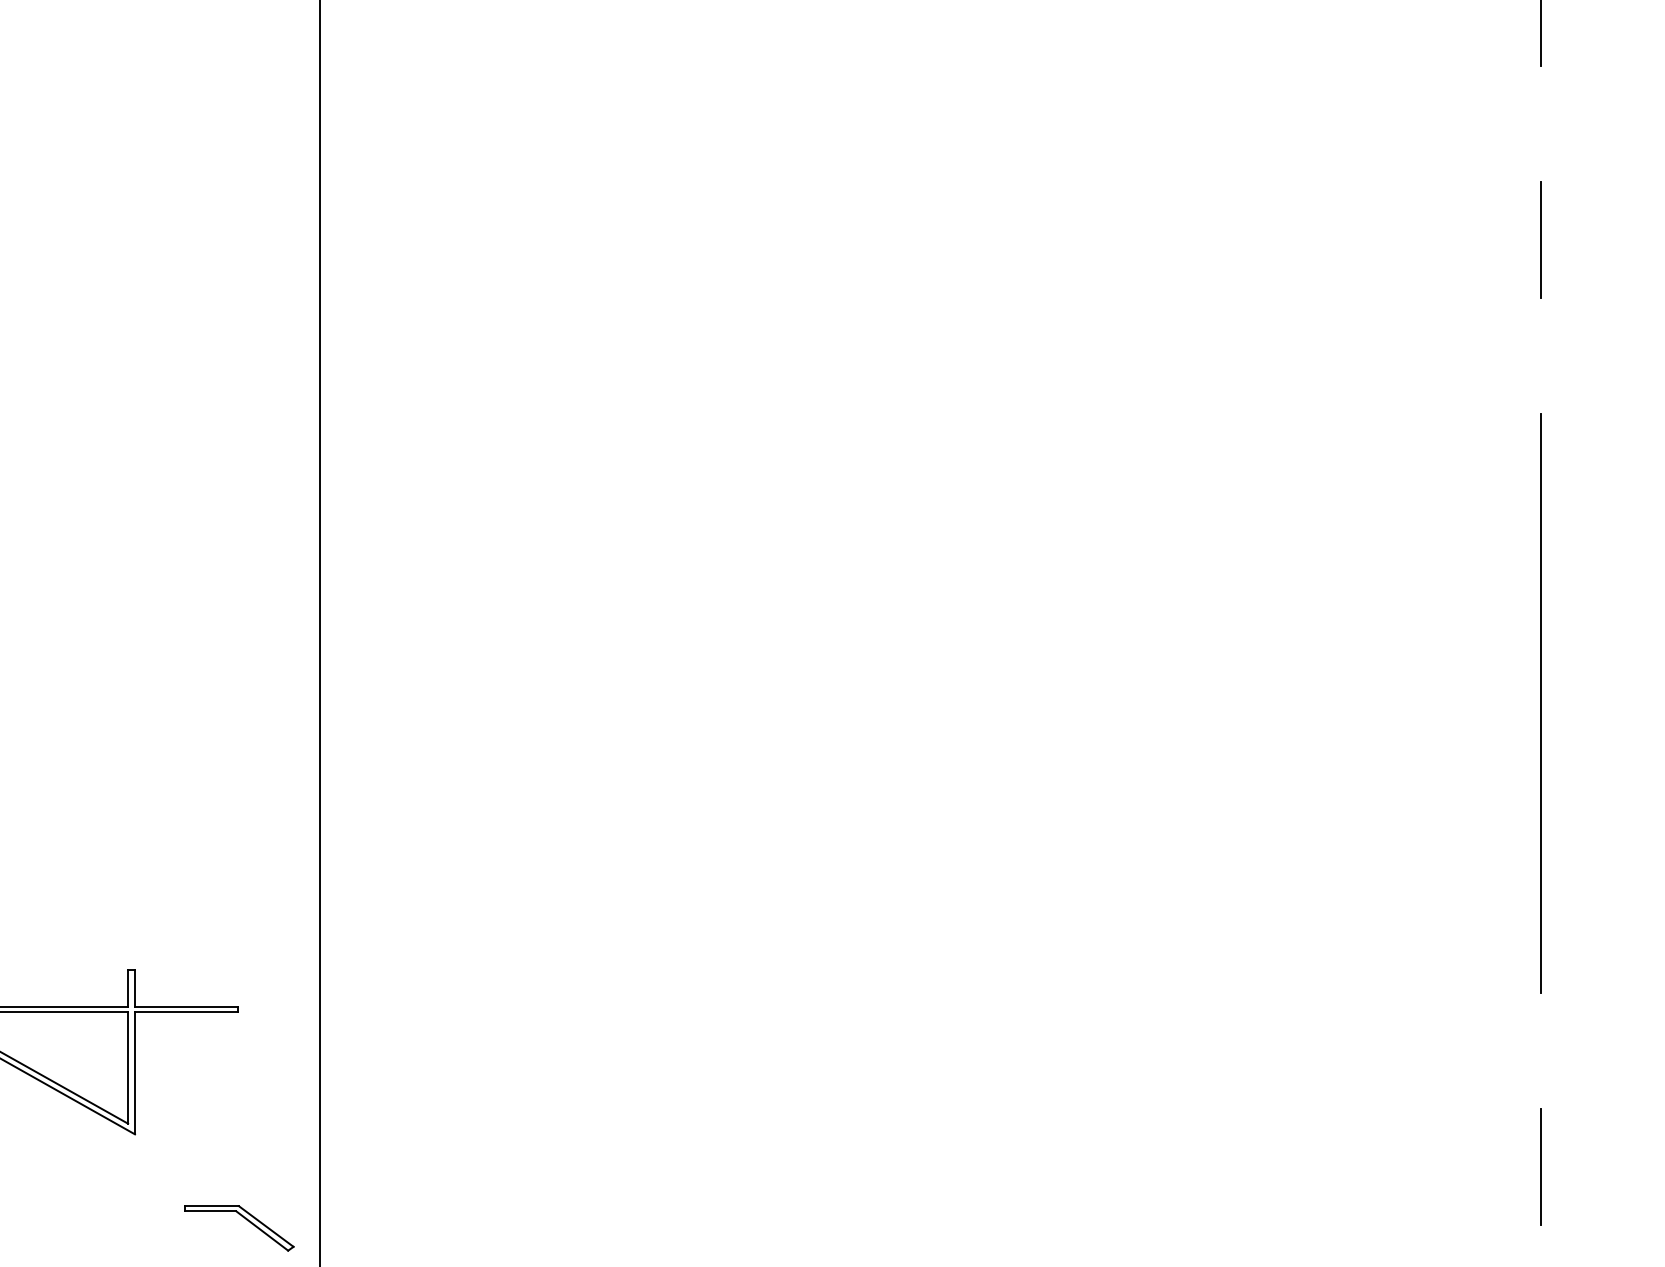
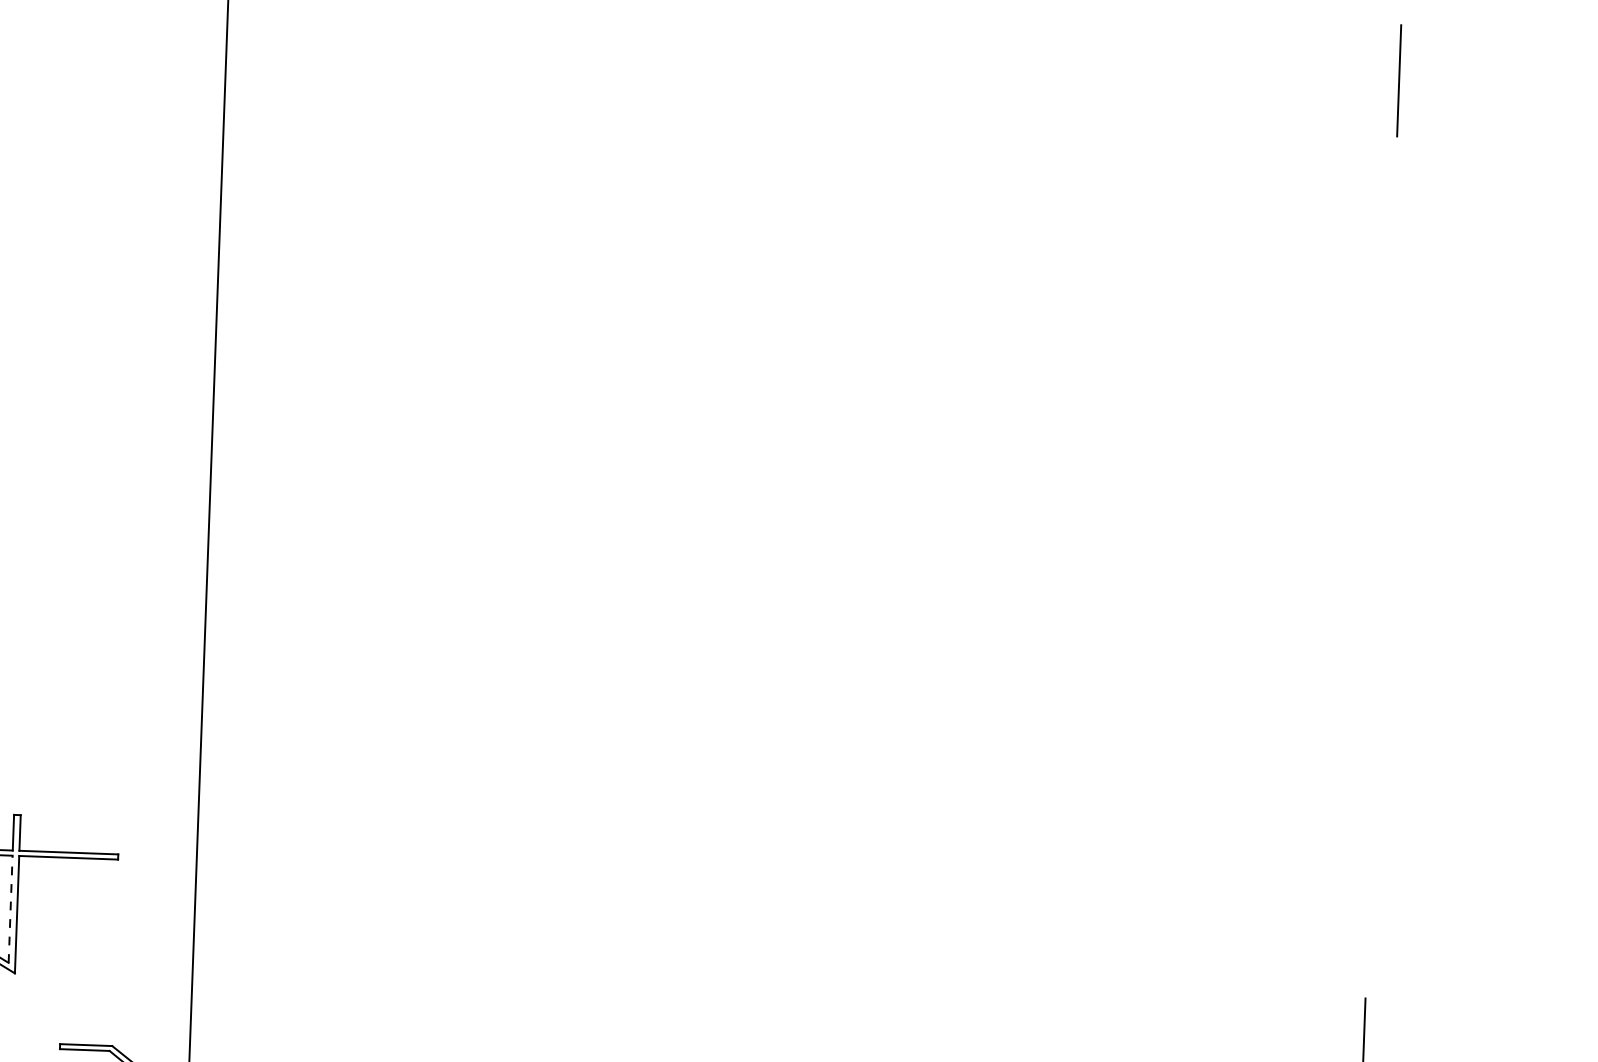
line: (1540, 239) -> (1398, 80), moved
line: (1541, 703) -> (1380, 609), removed
line: (128, 1067) -> (11, 908), solid -> dashed

